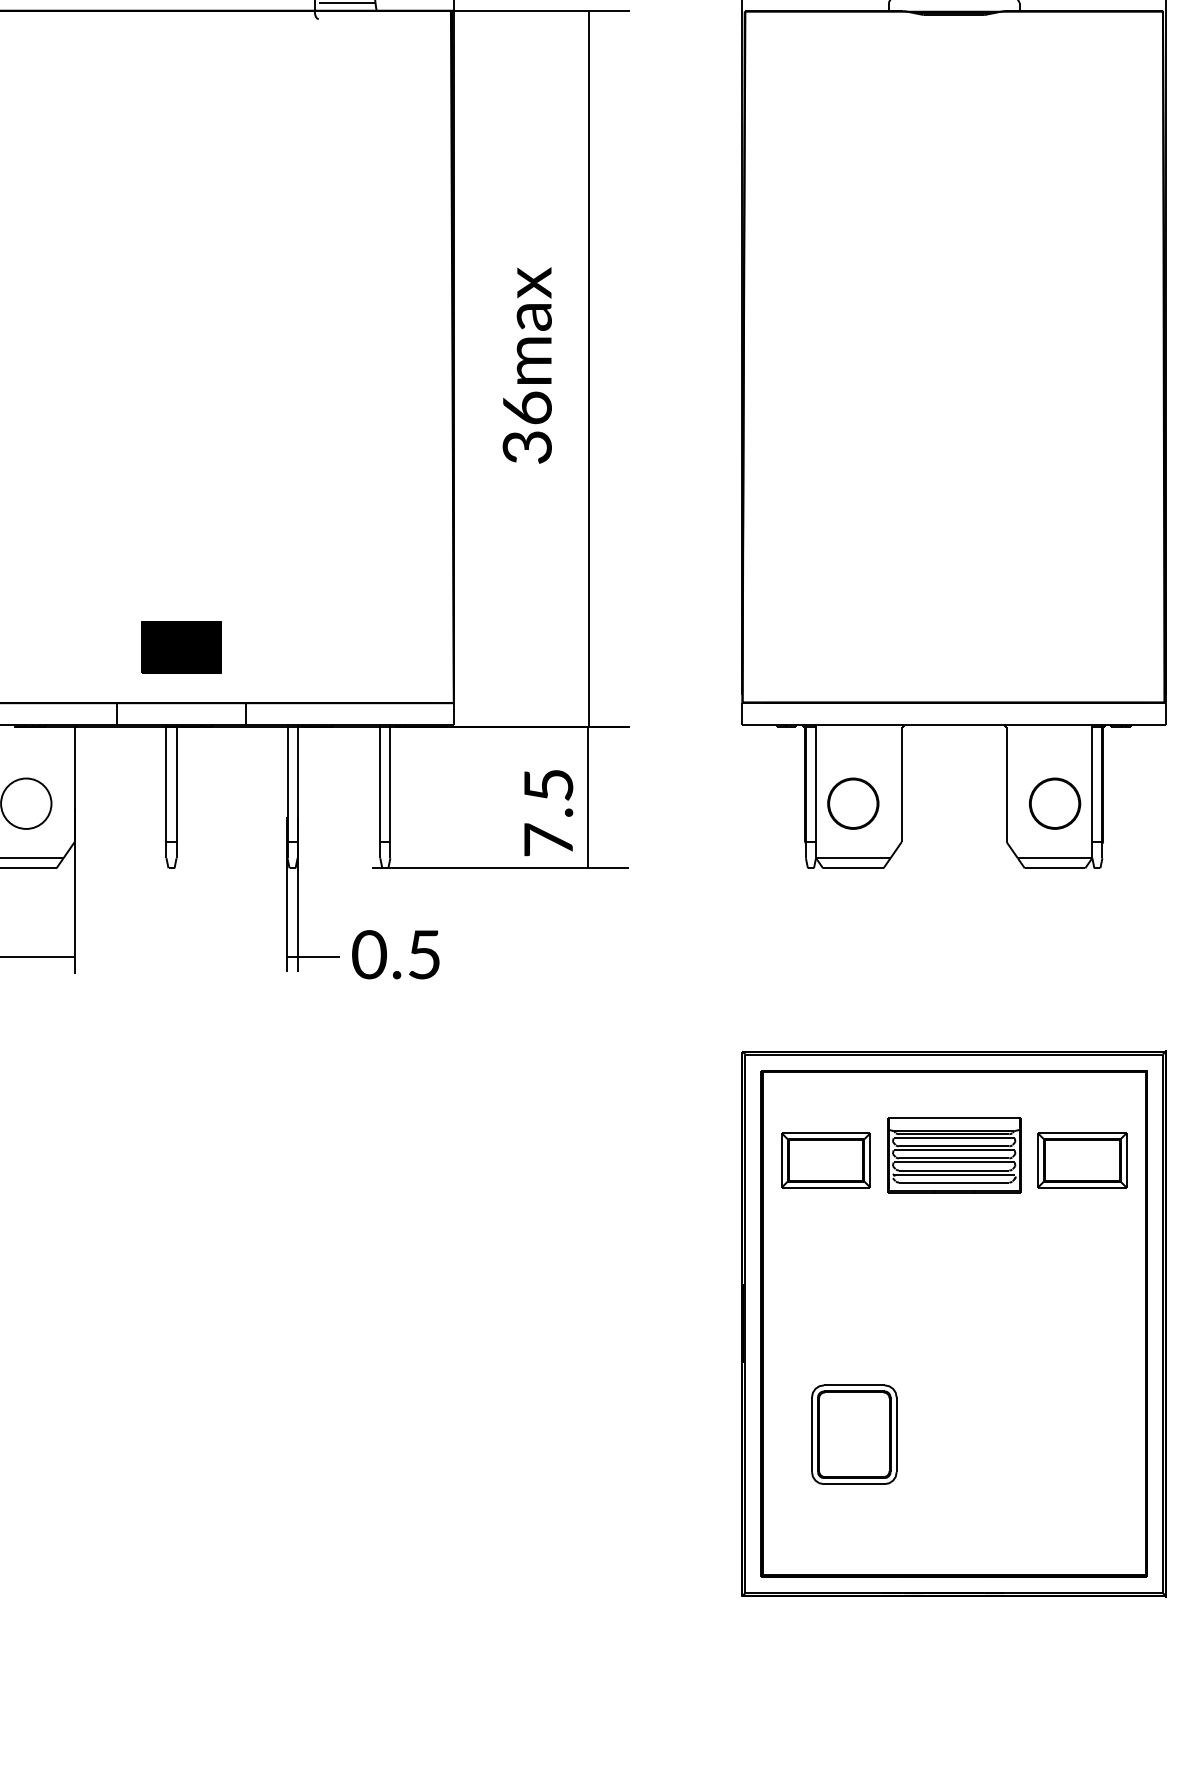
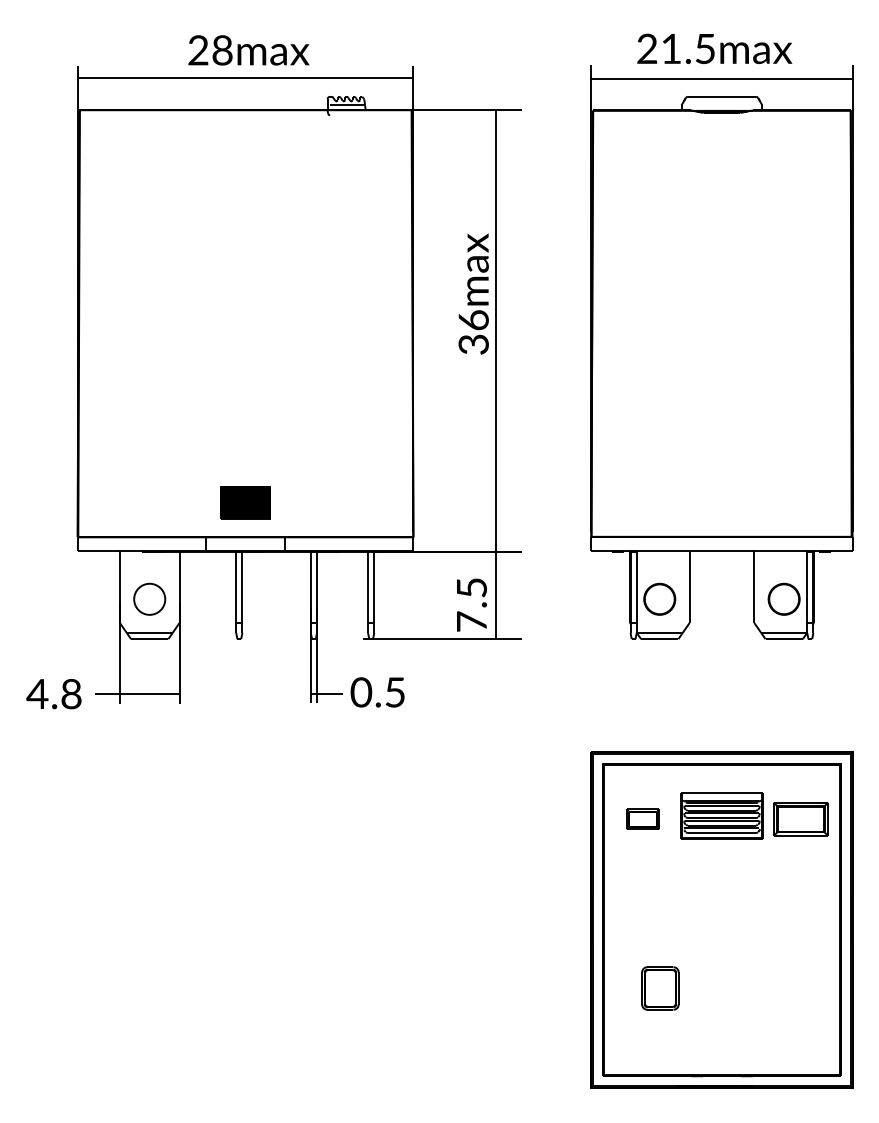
text: (526, 364) -> (473, 293), moved
part: (825, 1160) -> (642, 819), size x0.6
part: (854, 1434) -> (660, 988), size x0.7

